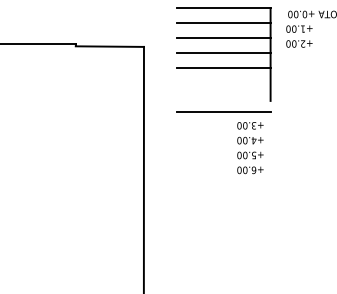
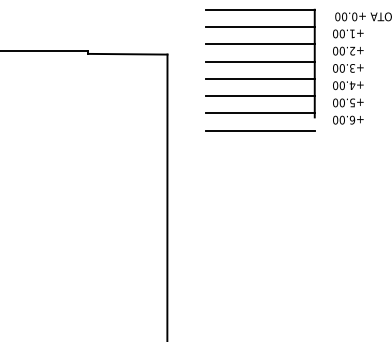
line: (223, 82) -> (259, 95), added
line: (223, 96) -> (259, 112), added
text: (250, 148) -> (348, 94), moved

